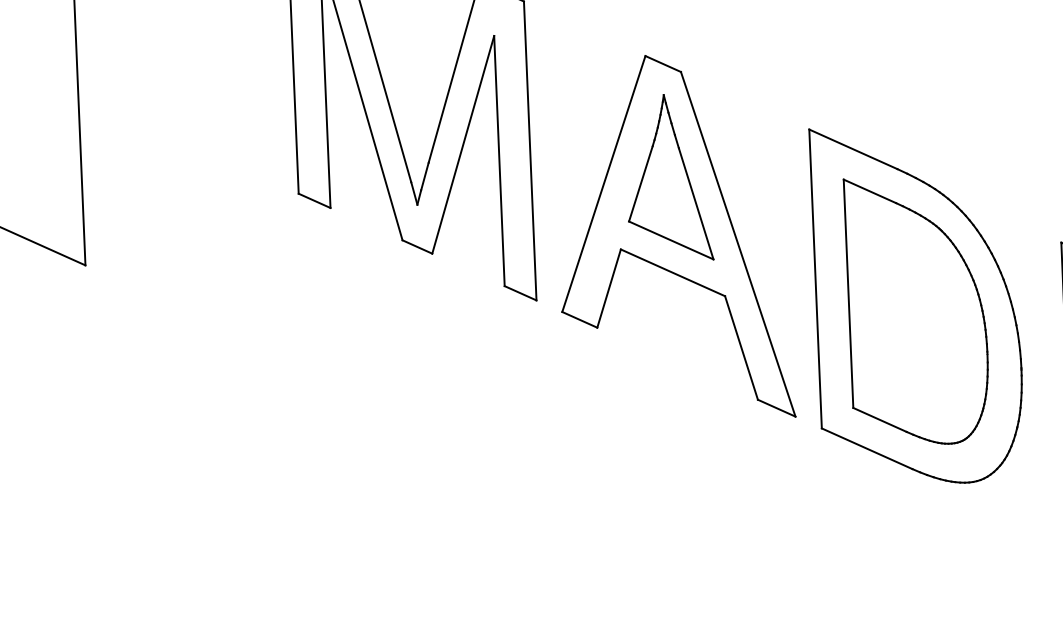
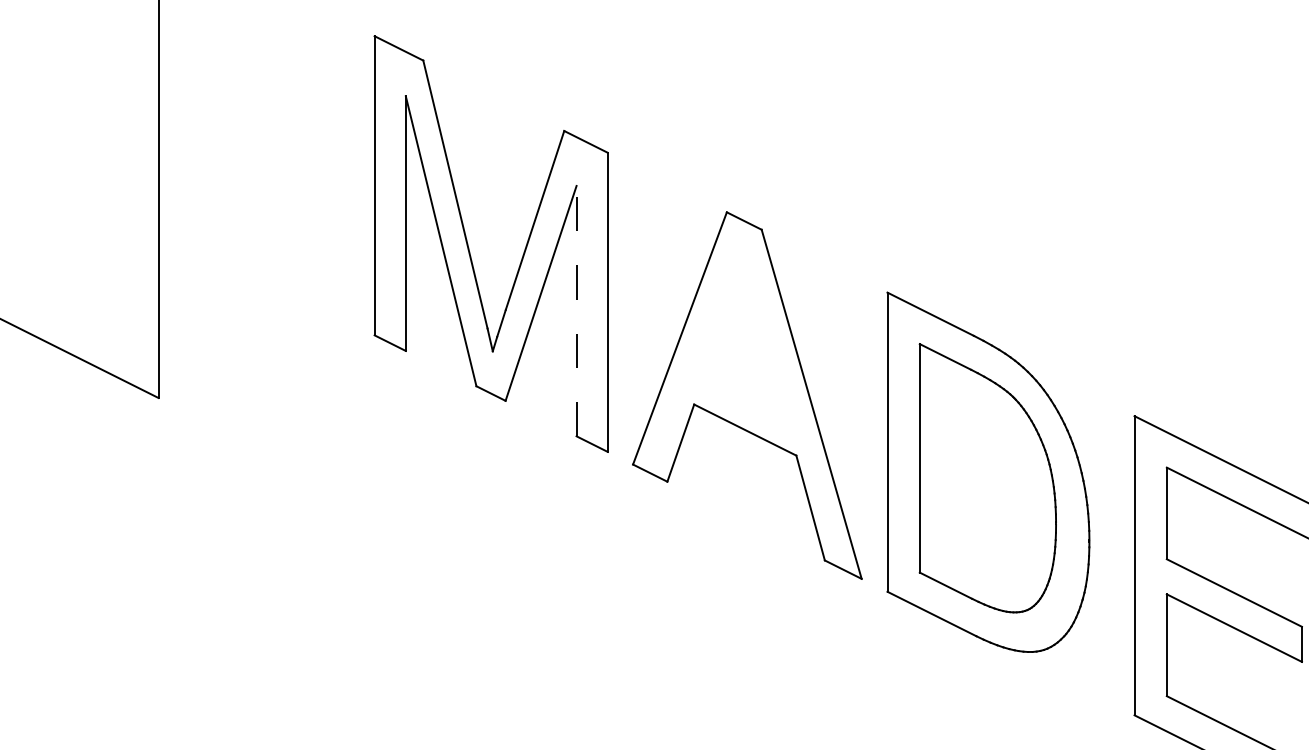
line: (499, 160) -> (576, 310), solid -> dashed
part: (668, 178) -> (744, 335), removed

